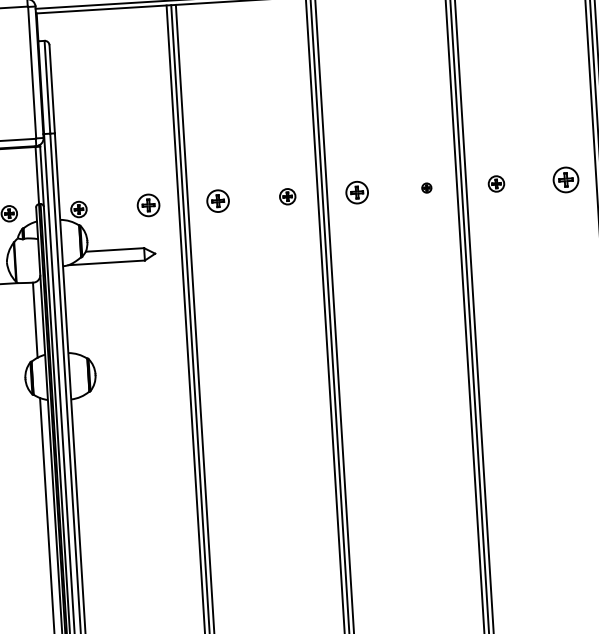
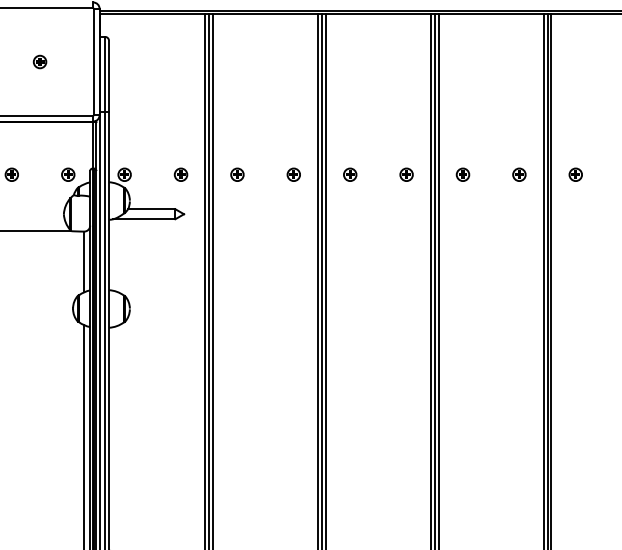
part: (566, 179) -> (519, 174), size x0.62
part: (426, 187) -> (406, 174), size x1.67
part: (357, 192) -> (350, 174), size x0.71
part: (218, 200) -> (237, 174), size x0.71
part: (147, 204) -> (180, 174), size x0.71

